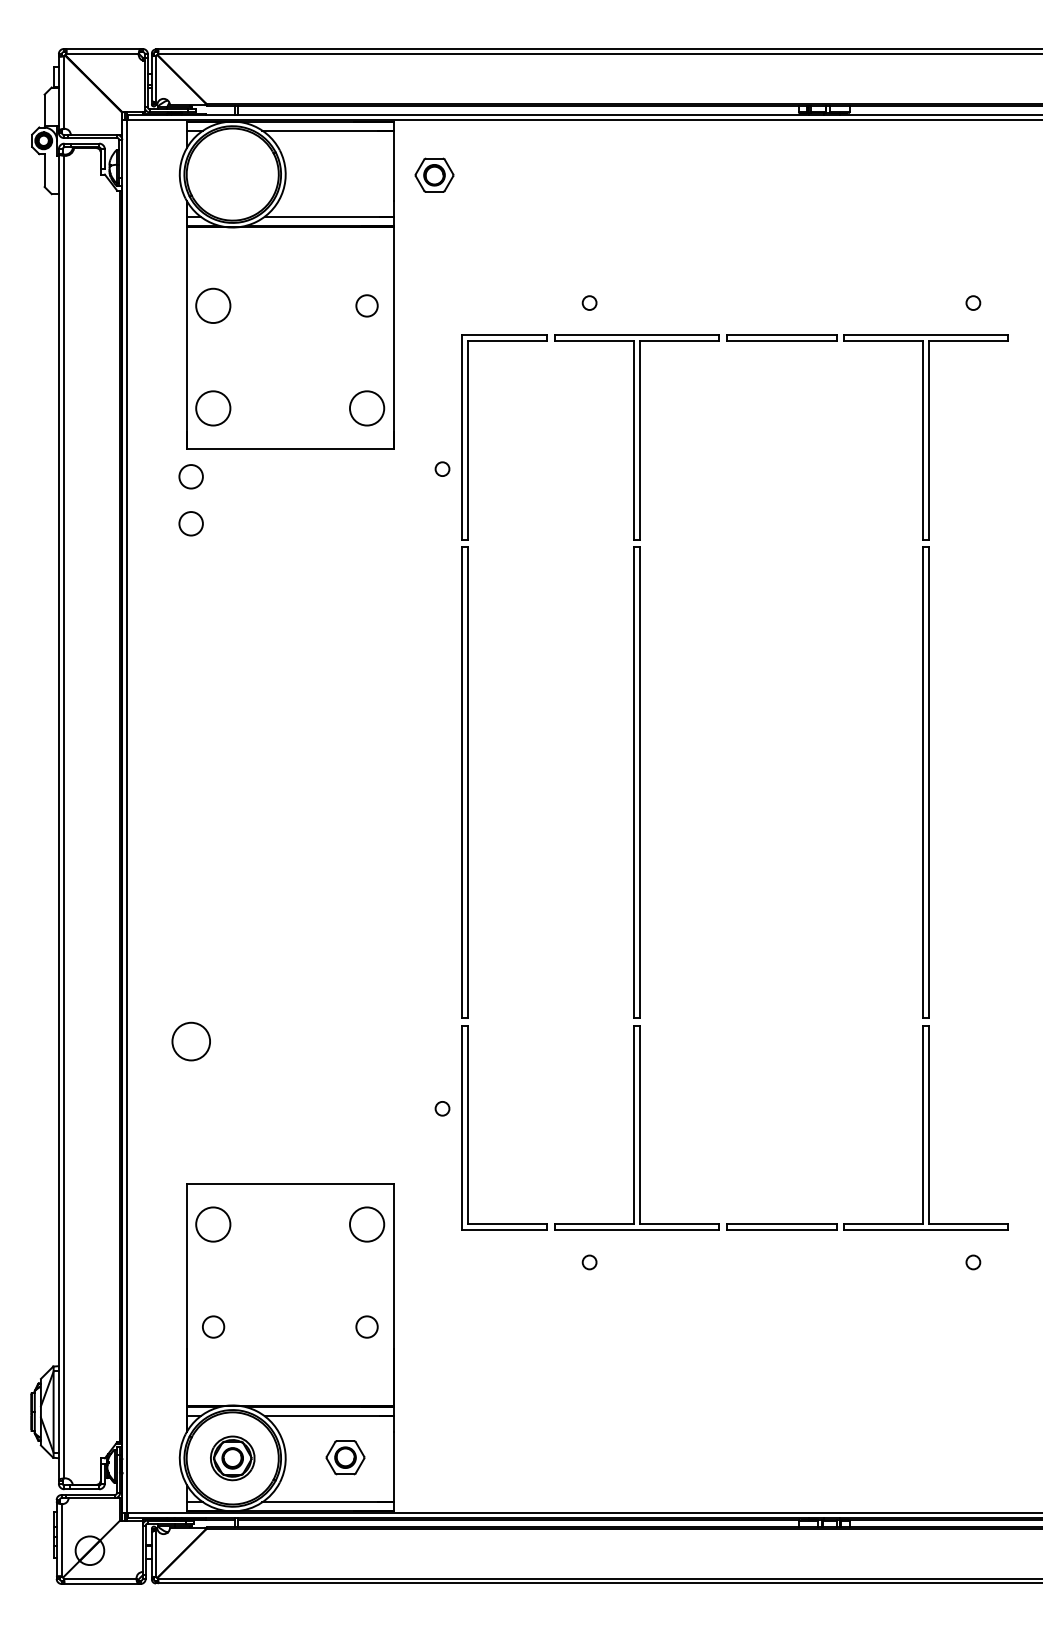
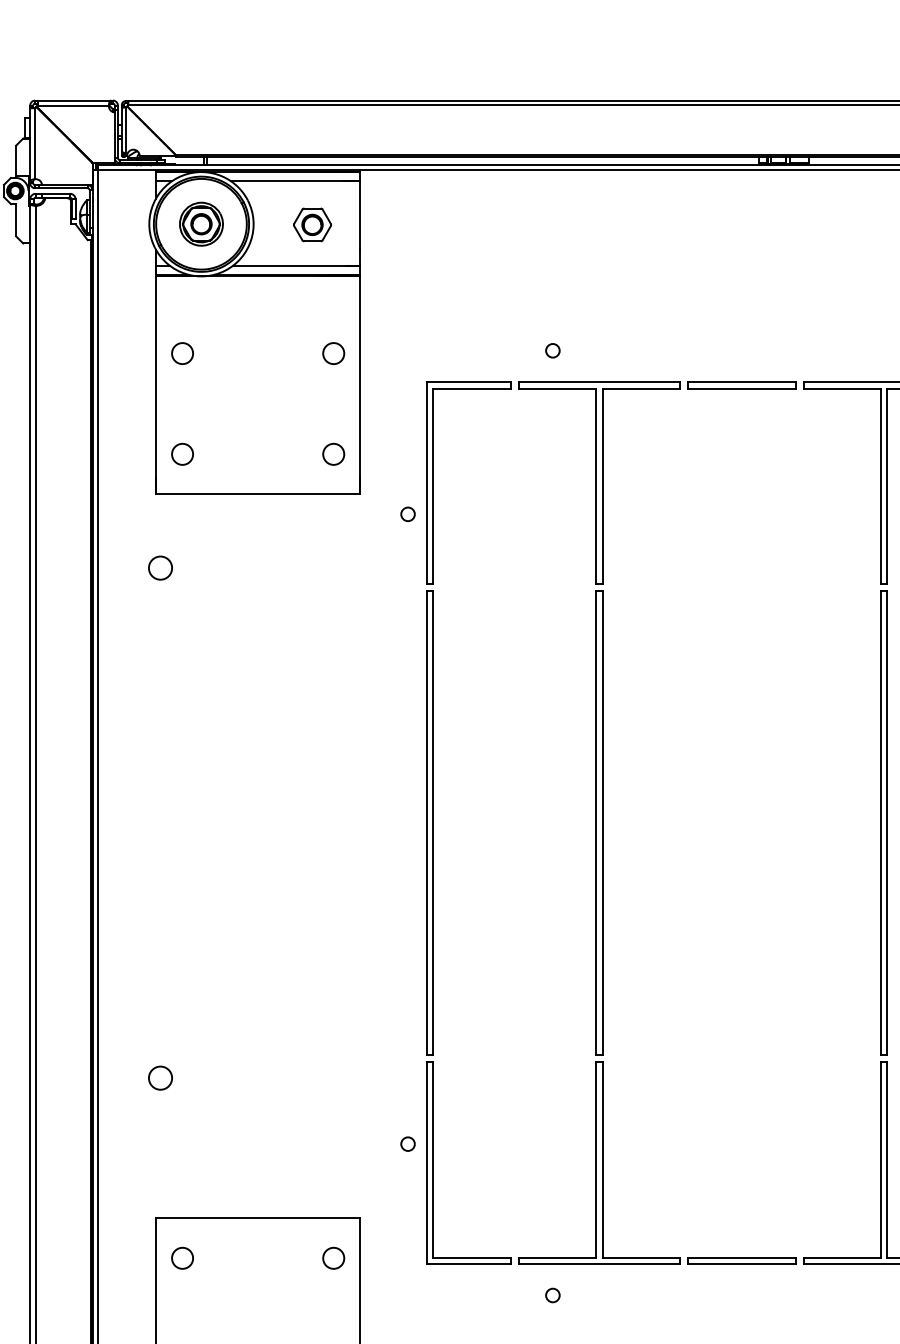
part: (232, 174) -> (201, 224), added
part: (434, 174) -> (312, 224), moved
circle: (213, 305) -> (182, 353), size x0.62
circle: (213, 407) -> (182, 453), size x0.62
circle: (366, 407) -> (333, 453), size x0.62
circle: (190, 476) -> (159, 521), removed
circle: (190, 1041) -> (159, 1077), size x0.62
circle: (213, 1224) -> (182, 1258), size x0.62
circle: (366, 1224) -> (333, 1258), size x0.62

